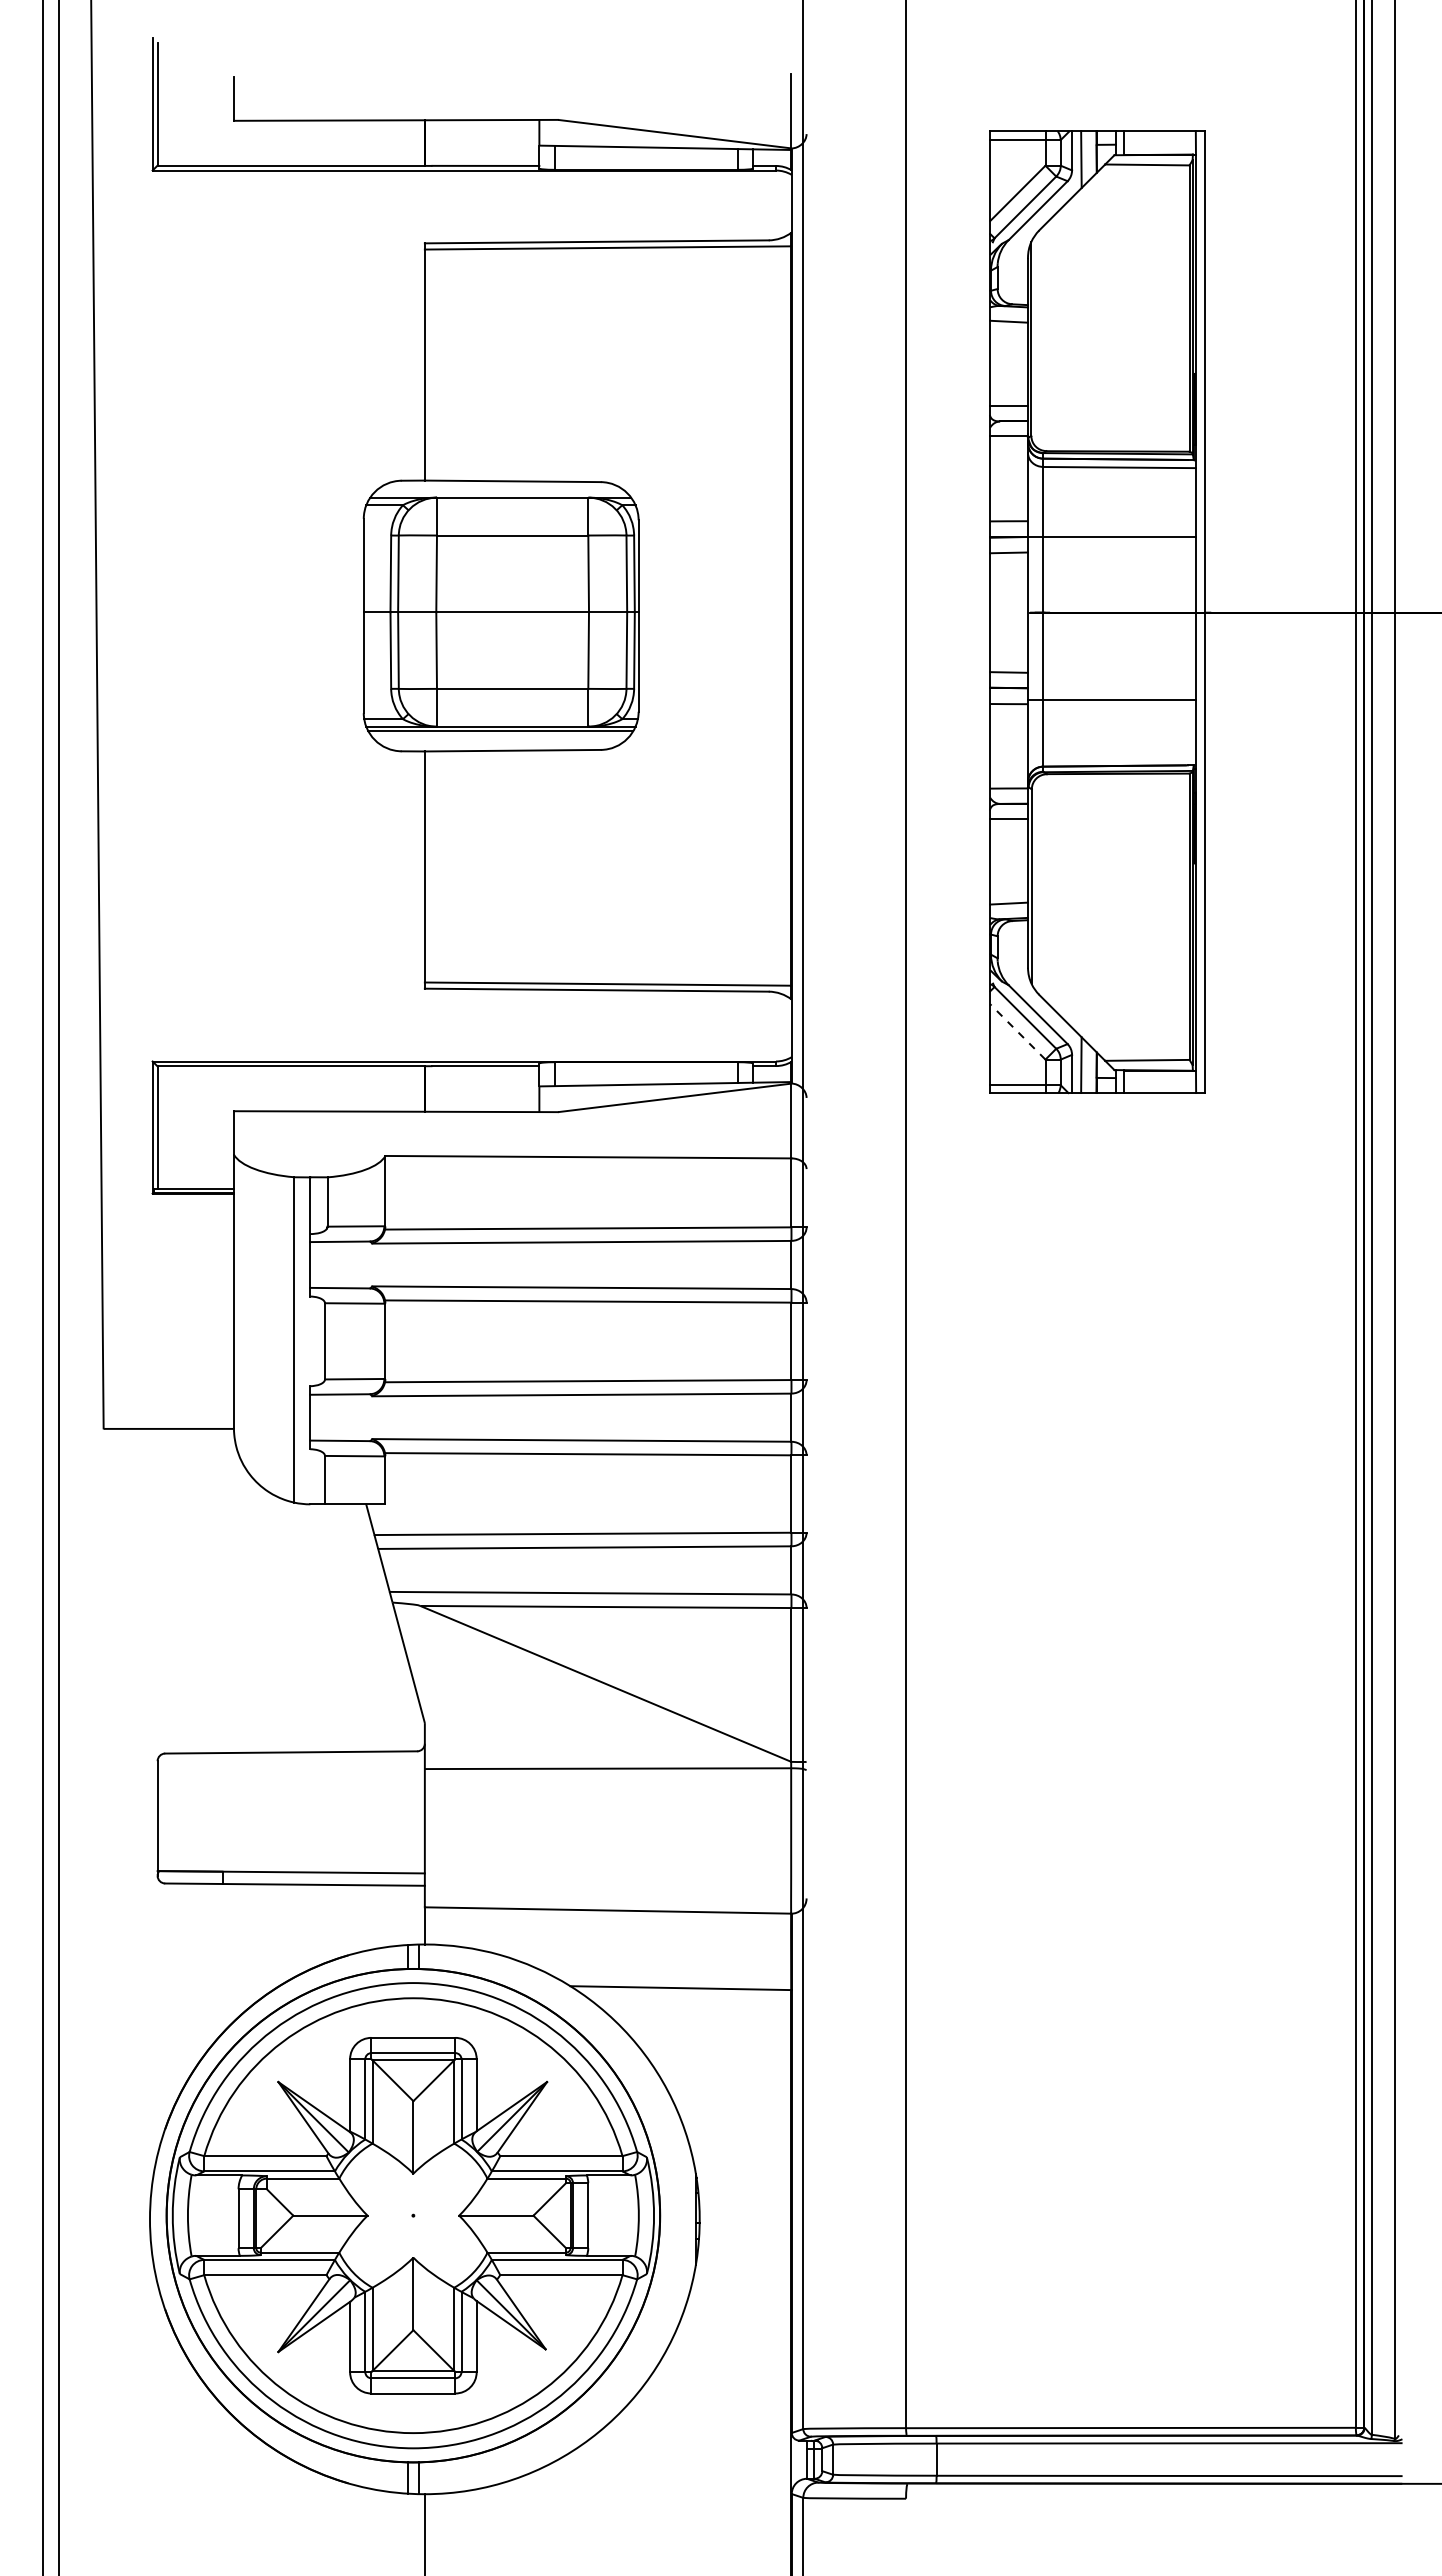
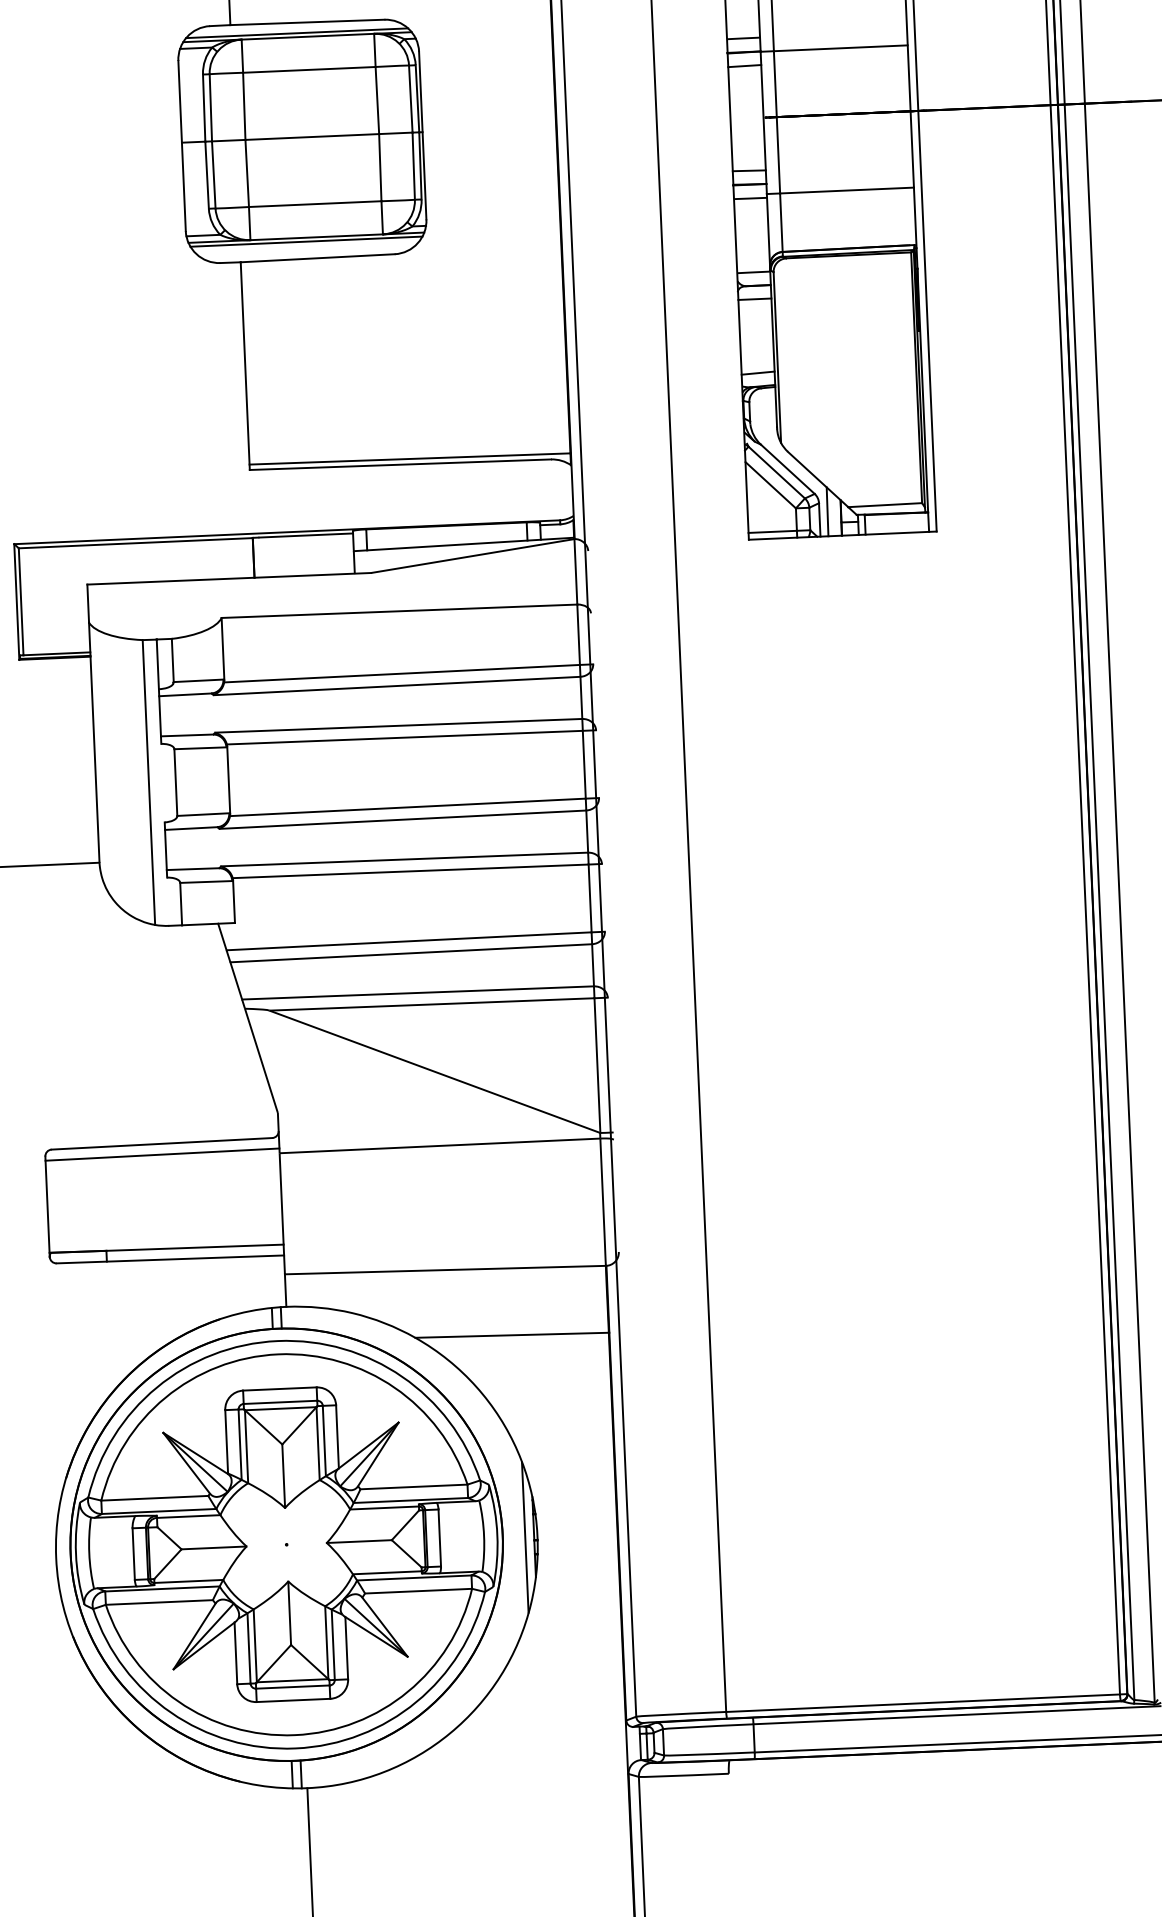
line: (500, 493) -> (297, 33), added
line: (1017, 1031) -> (770, 484), dashed -> solid
line: (290, 1764) -> (161, 1154), added
line: (685, 2219) -> (525, 1537), added

